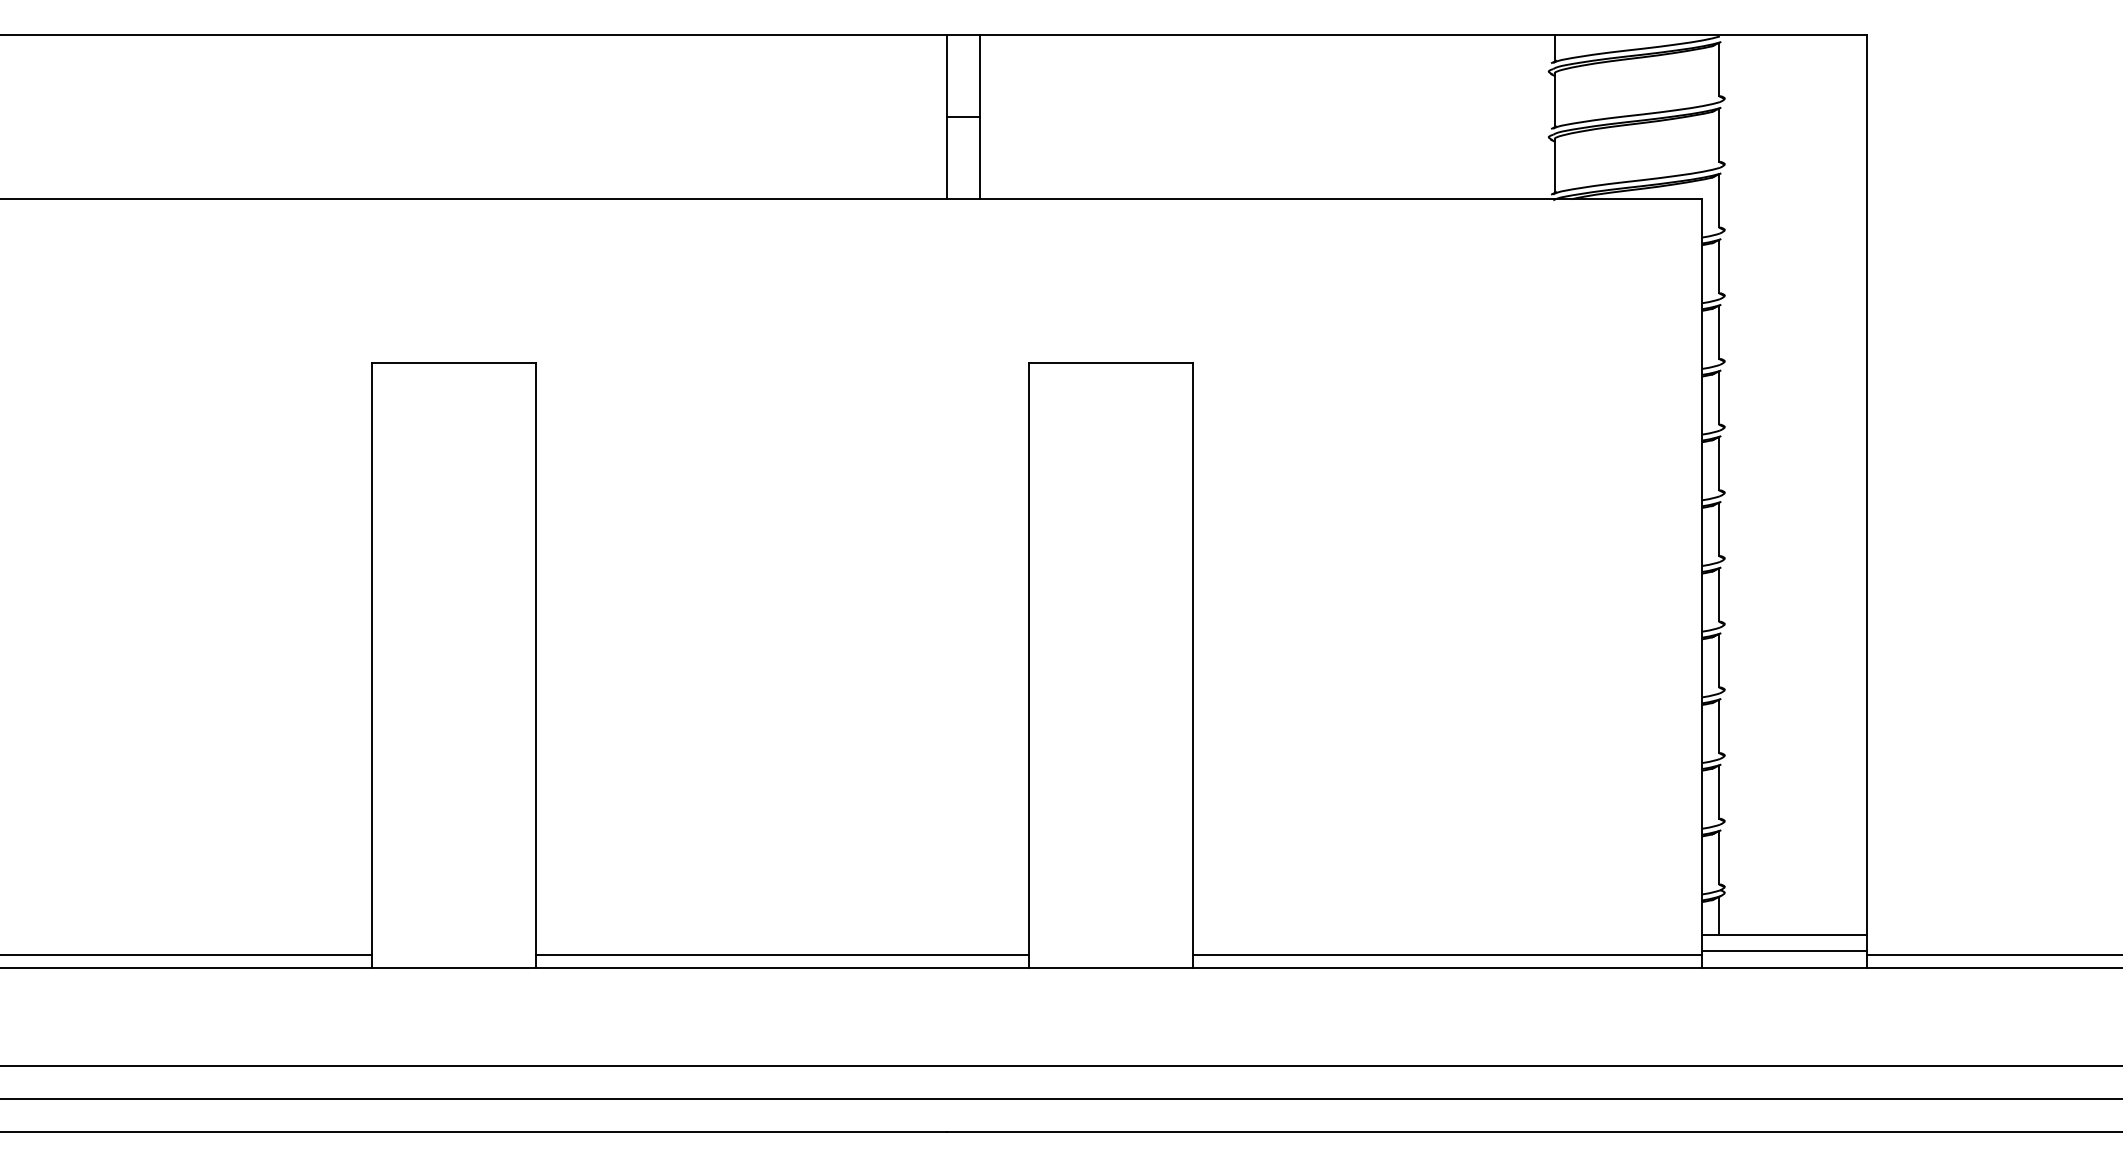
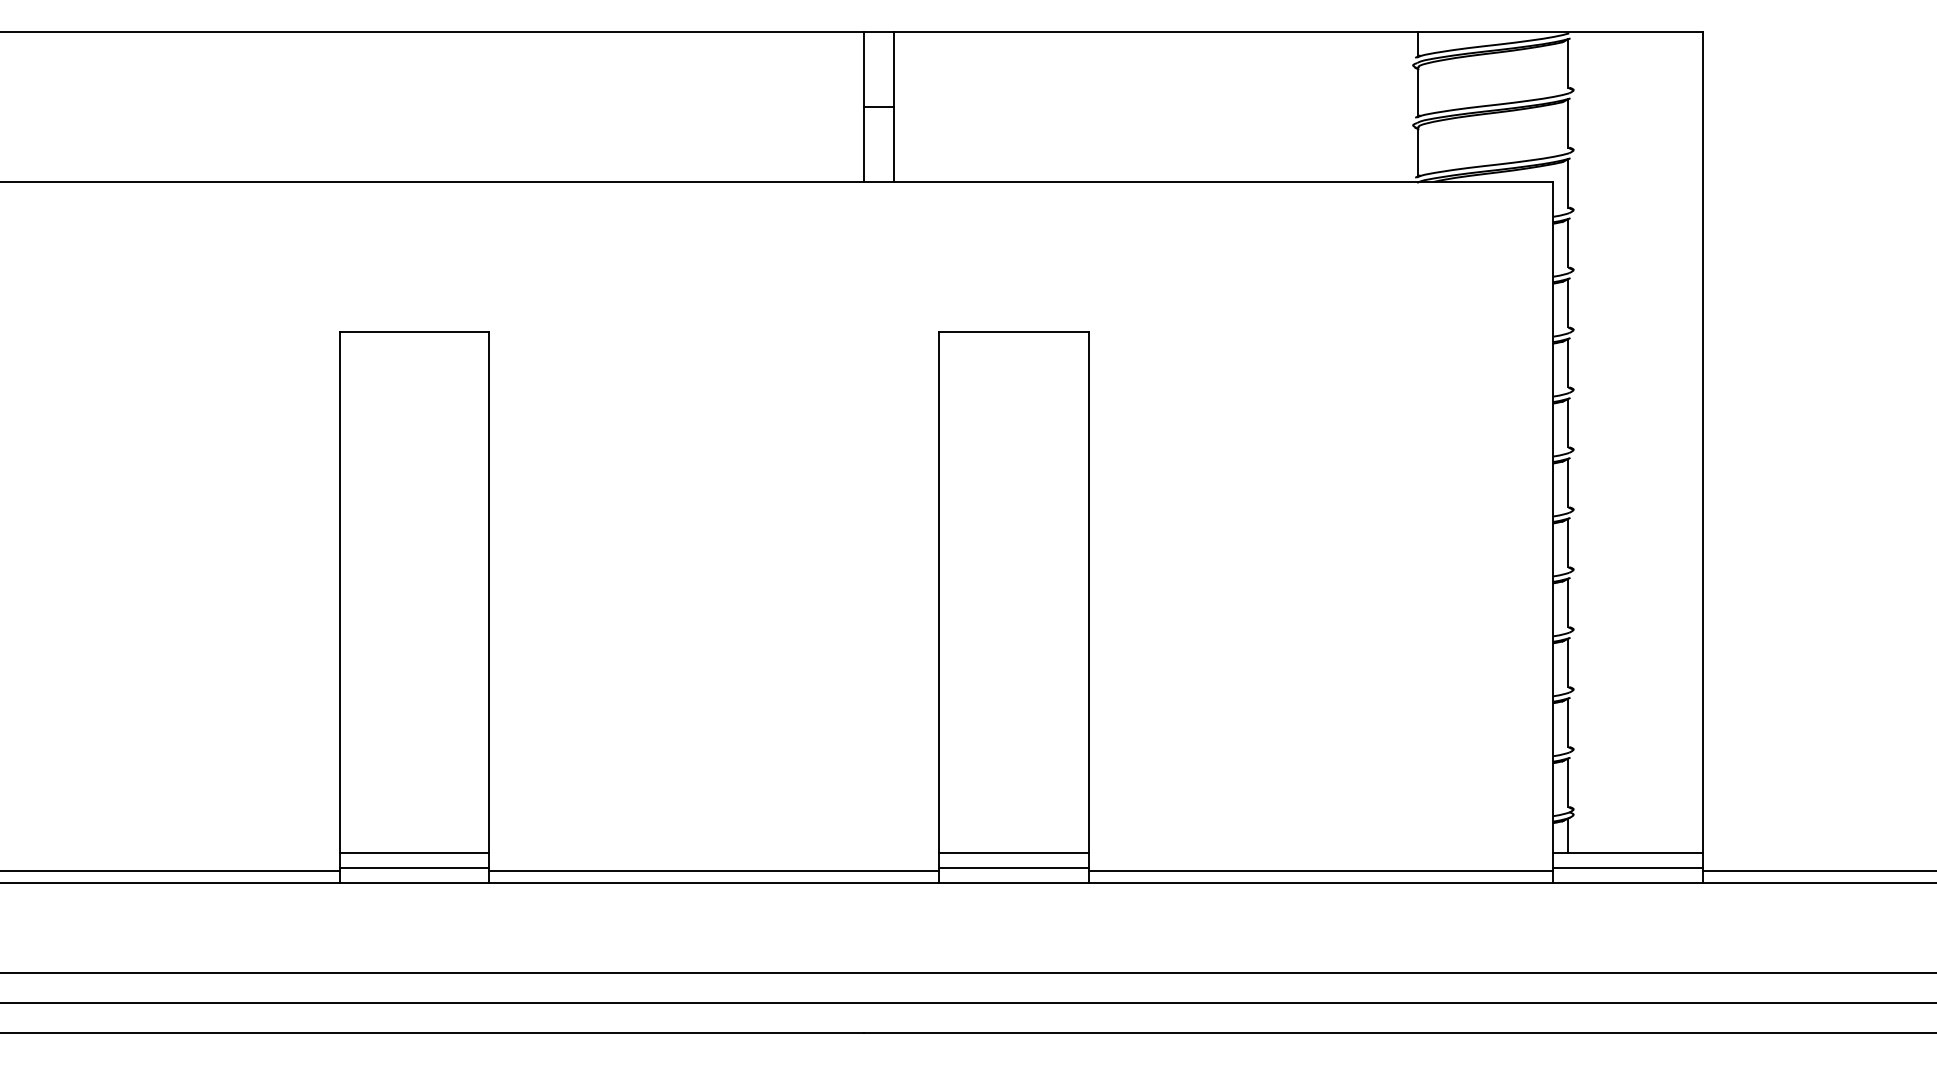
line: (454, 935) -> (414, 853), added
line: (1110, 935) -> (1013, 853), added
line: (454, 951) -> (414, 868), added
line: (1110, 951) -> (1013, 868), added

